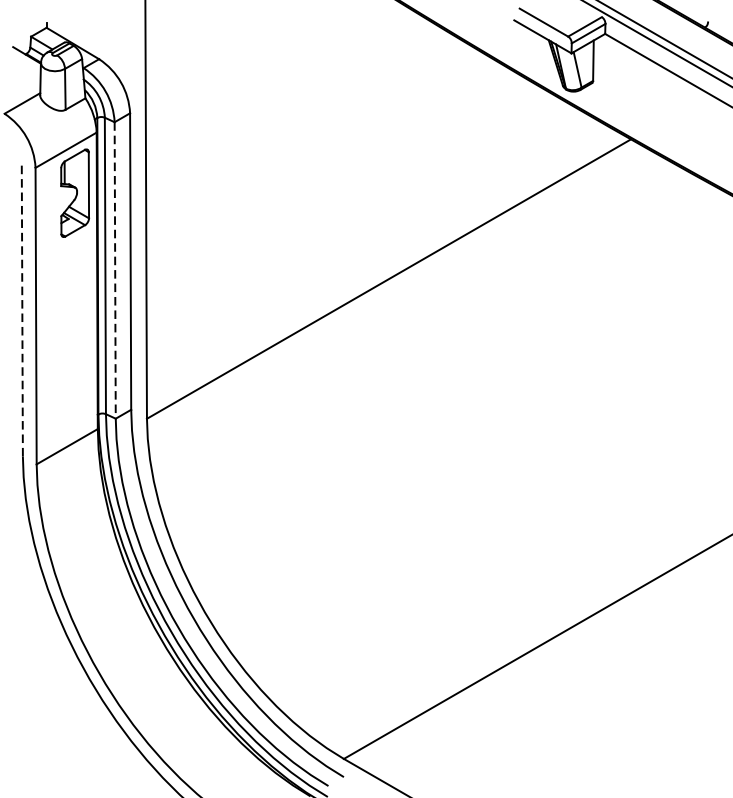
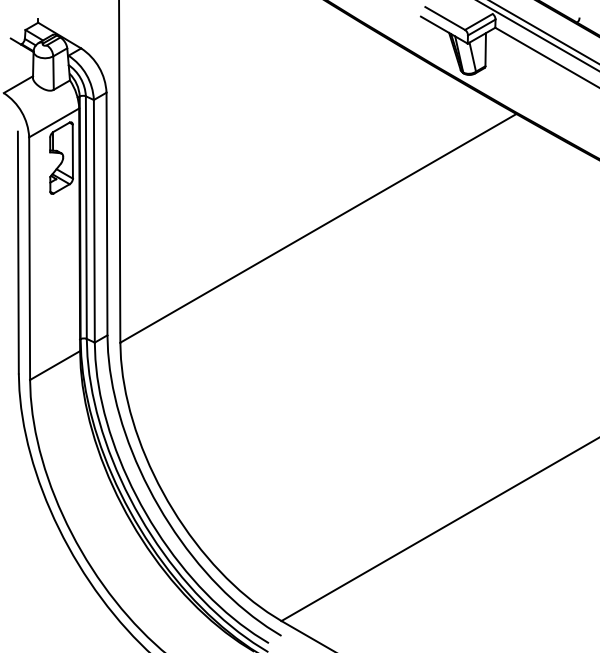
line: (115, 270) -> (94, 221), dashed -> solid
line: (22, 308) -> (18, 252), dashed -> solid

